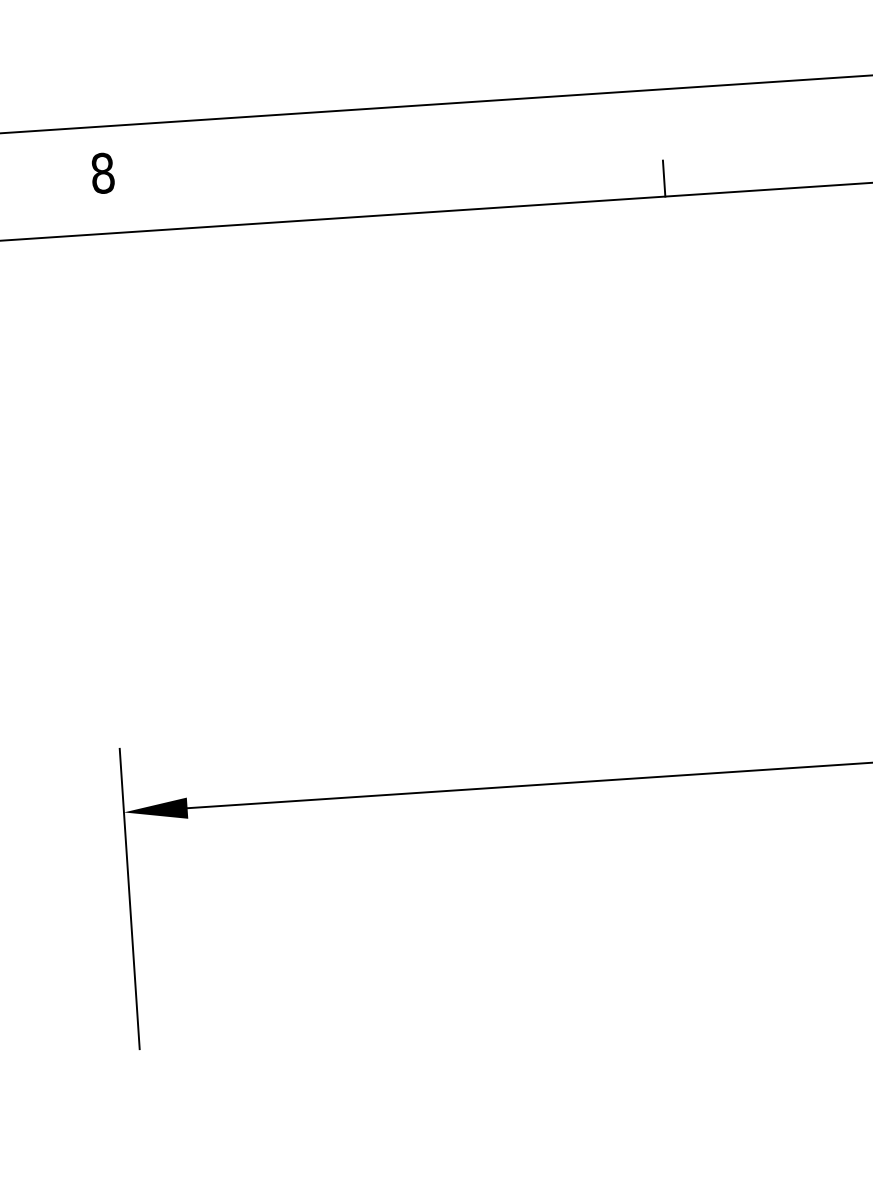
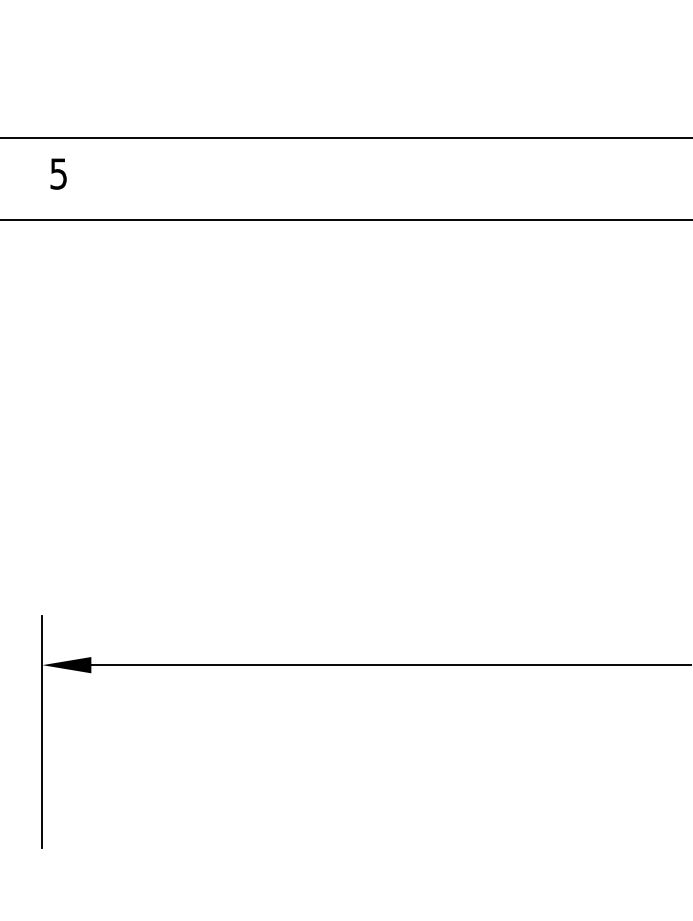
text: (102, 172) -> (58, 173), 8 -> 5
line: (663, 178) -> (488, 206), removed

